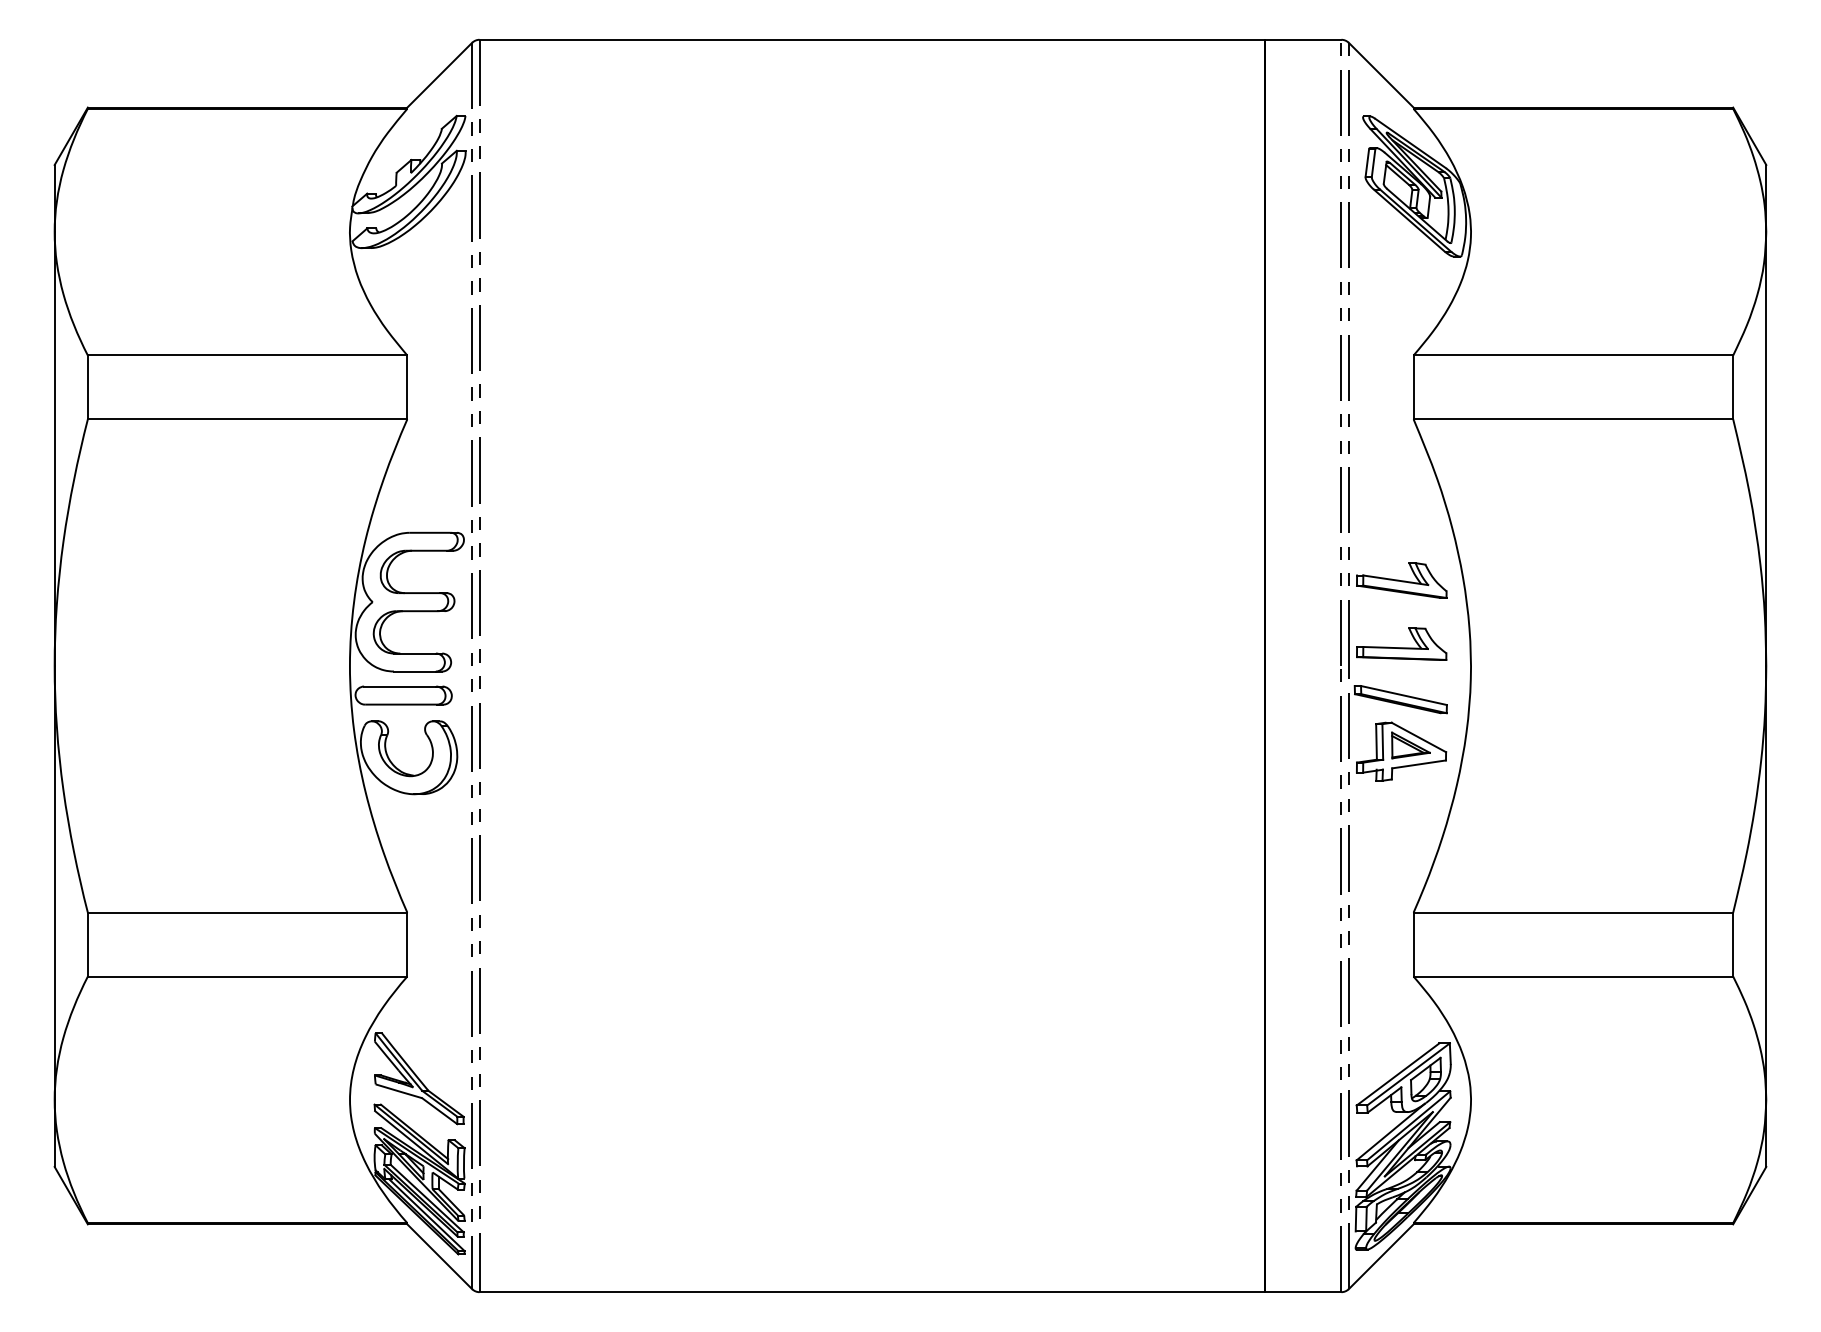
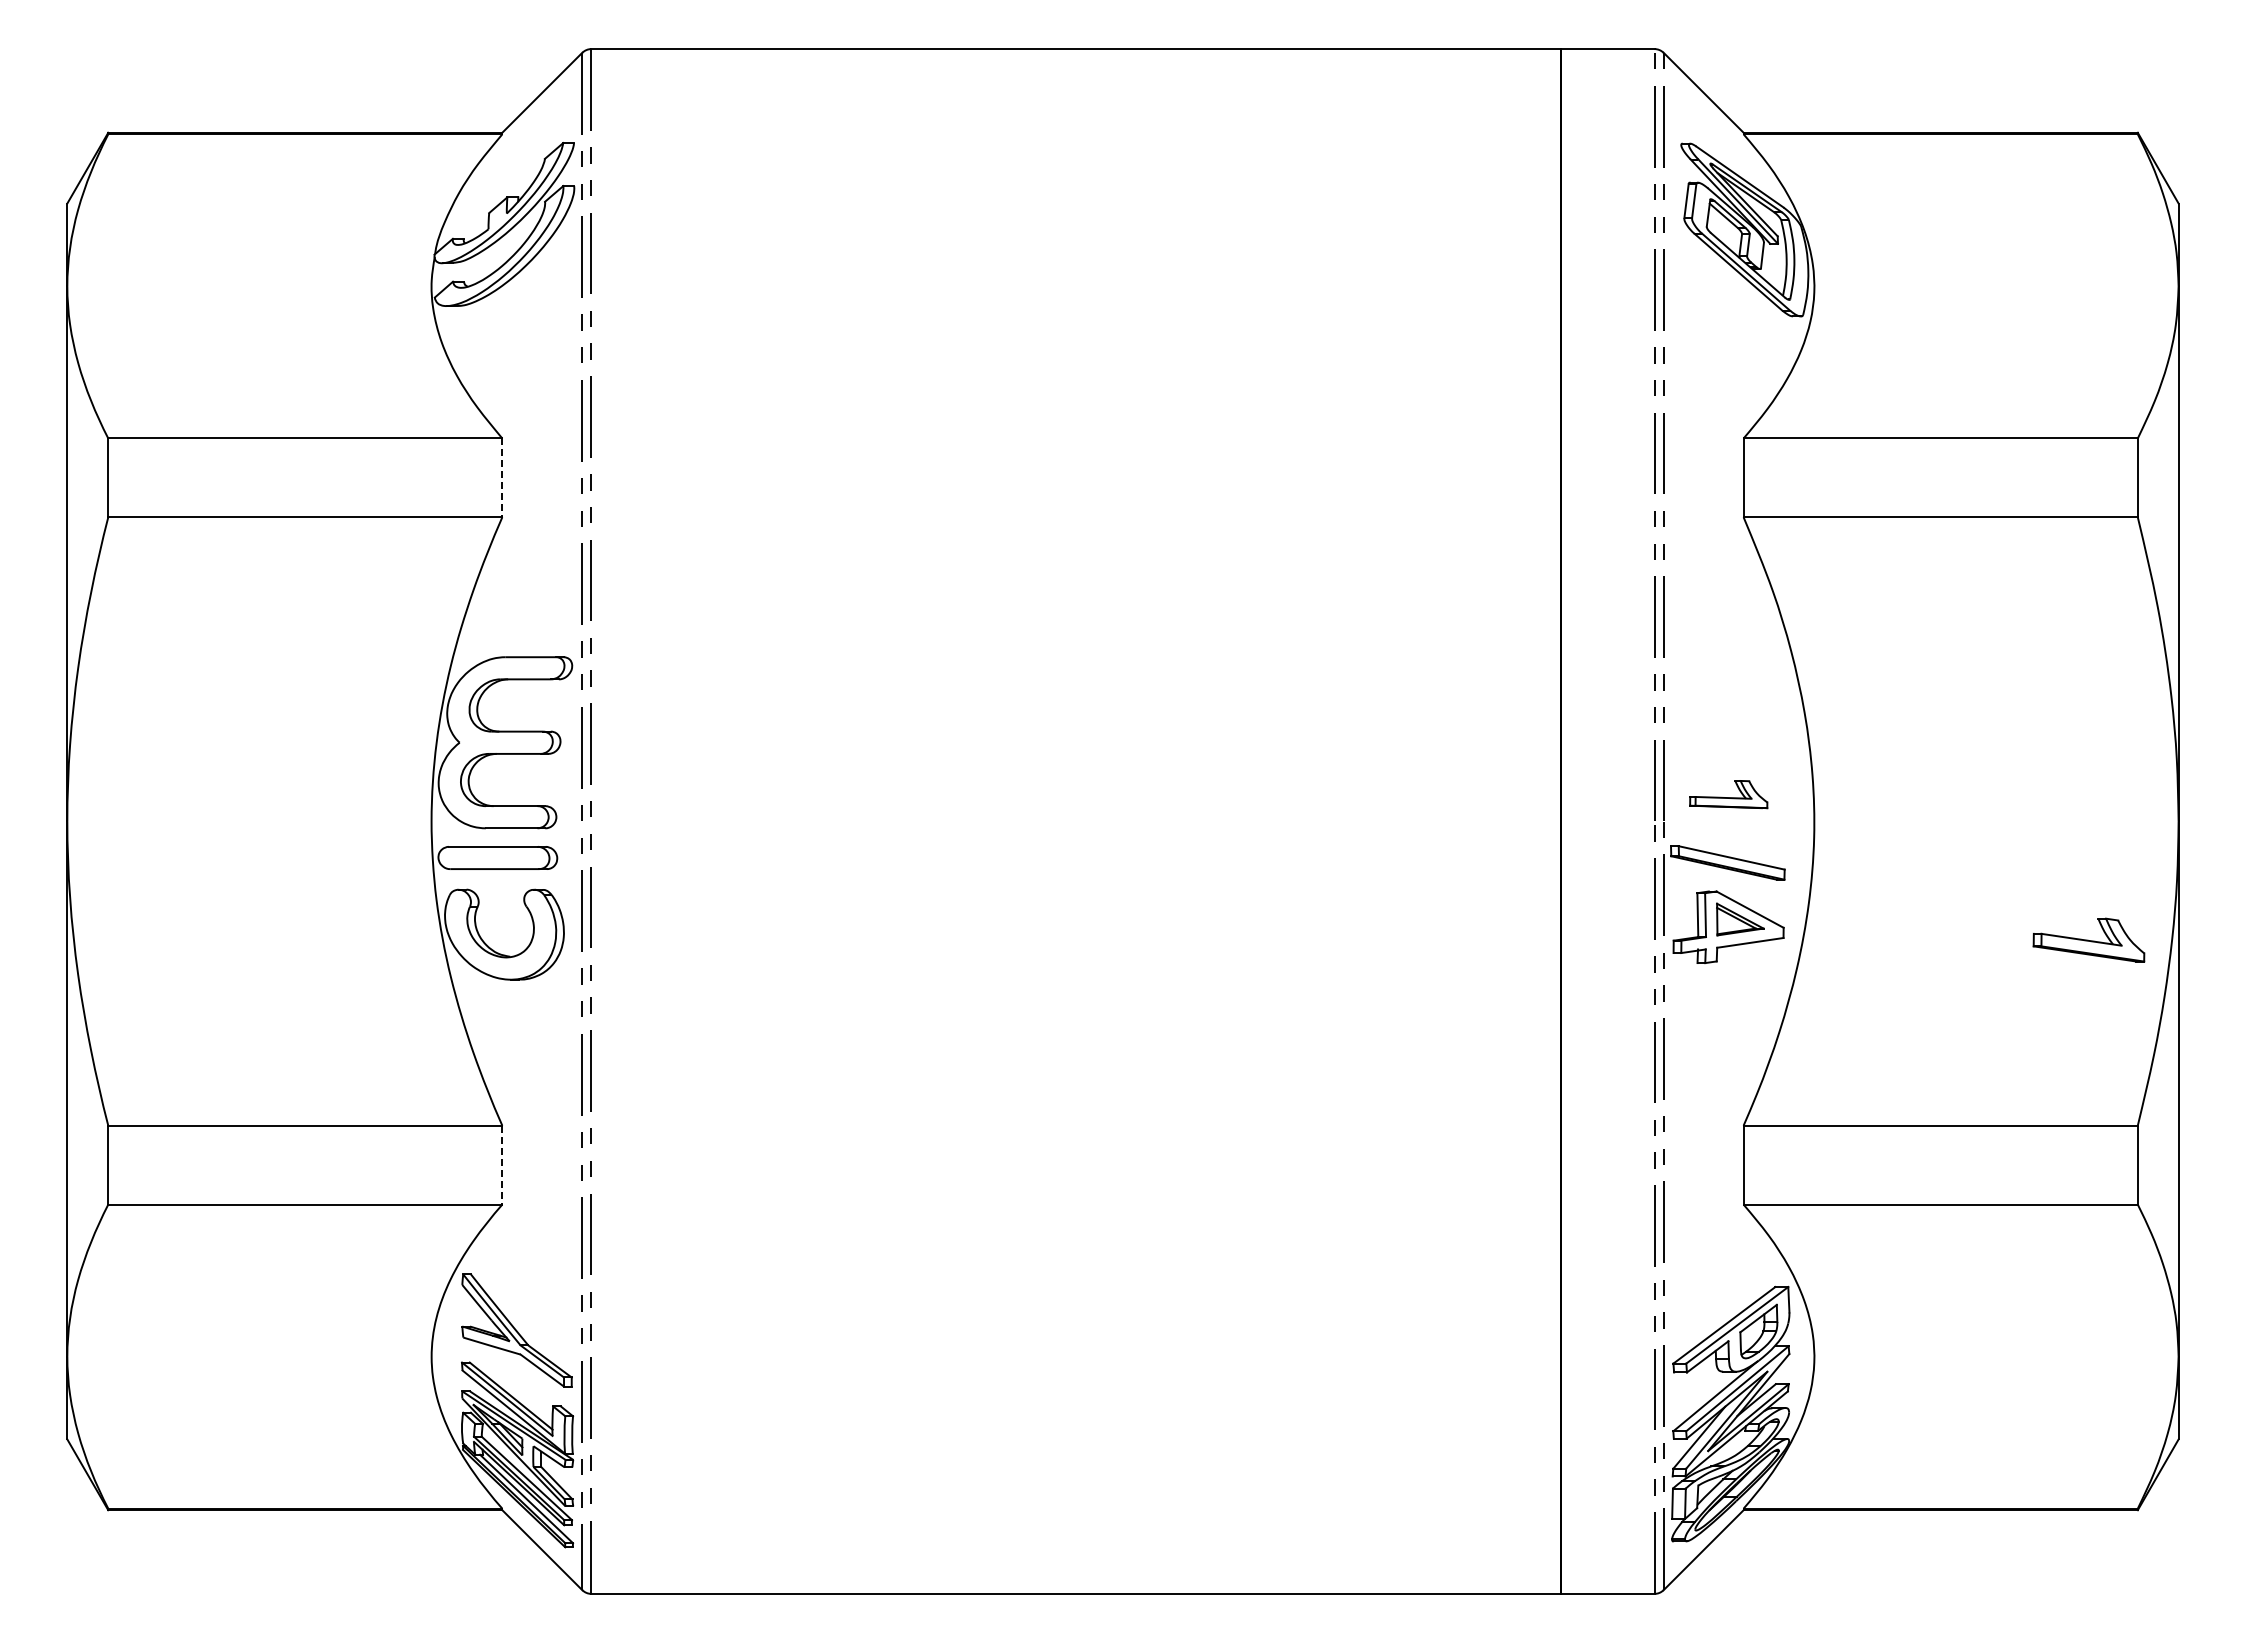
line: (407, 387) -> (502, 478), solid -> dashed
part: (1401, 580) -> (2088, 939), moved
part: (1401, 644) -> (1728, 794), size x0.7
line: (407, 944) -> (502, 1165), solid -> dashed

